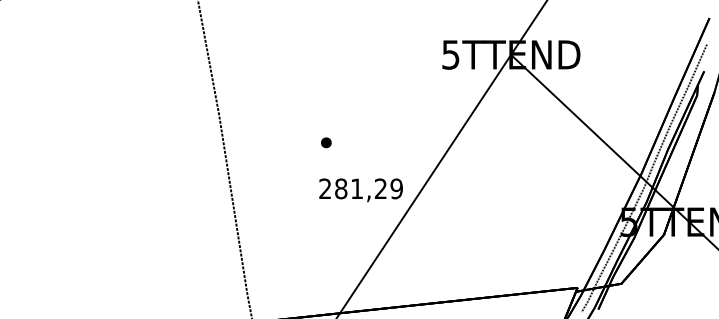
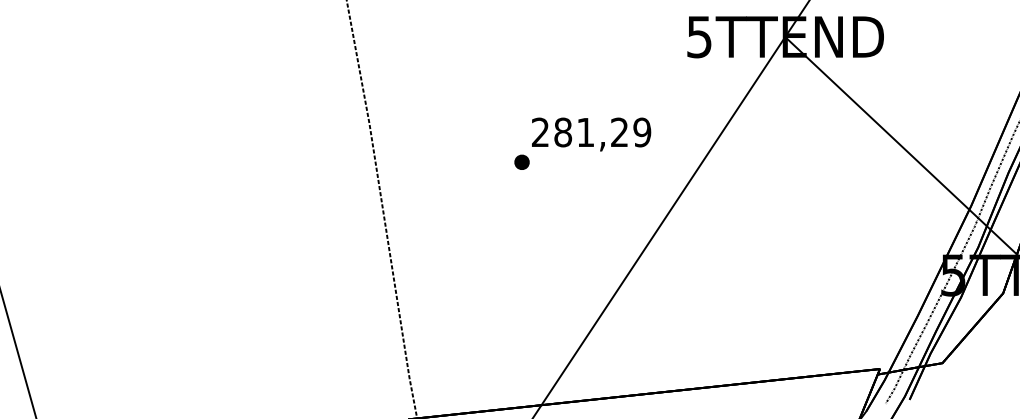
text: (360, 190) -> (590, 134), moved

